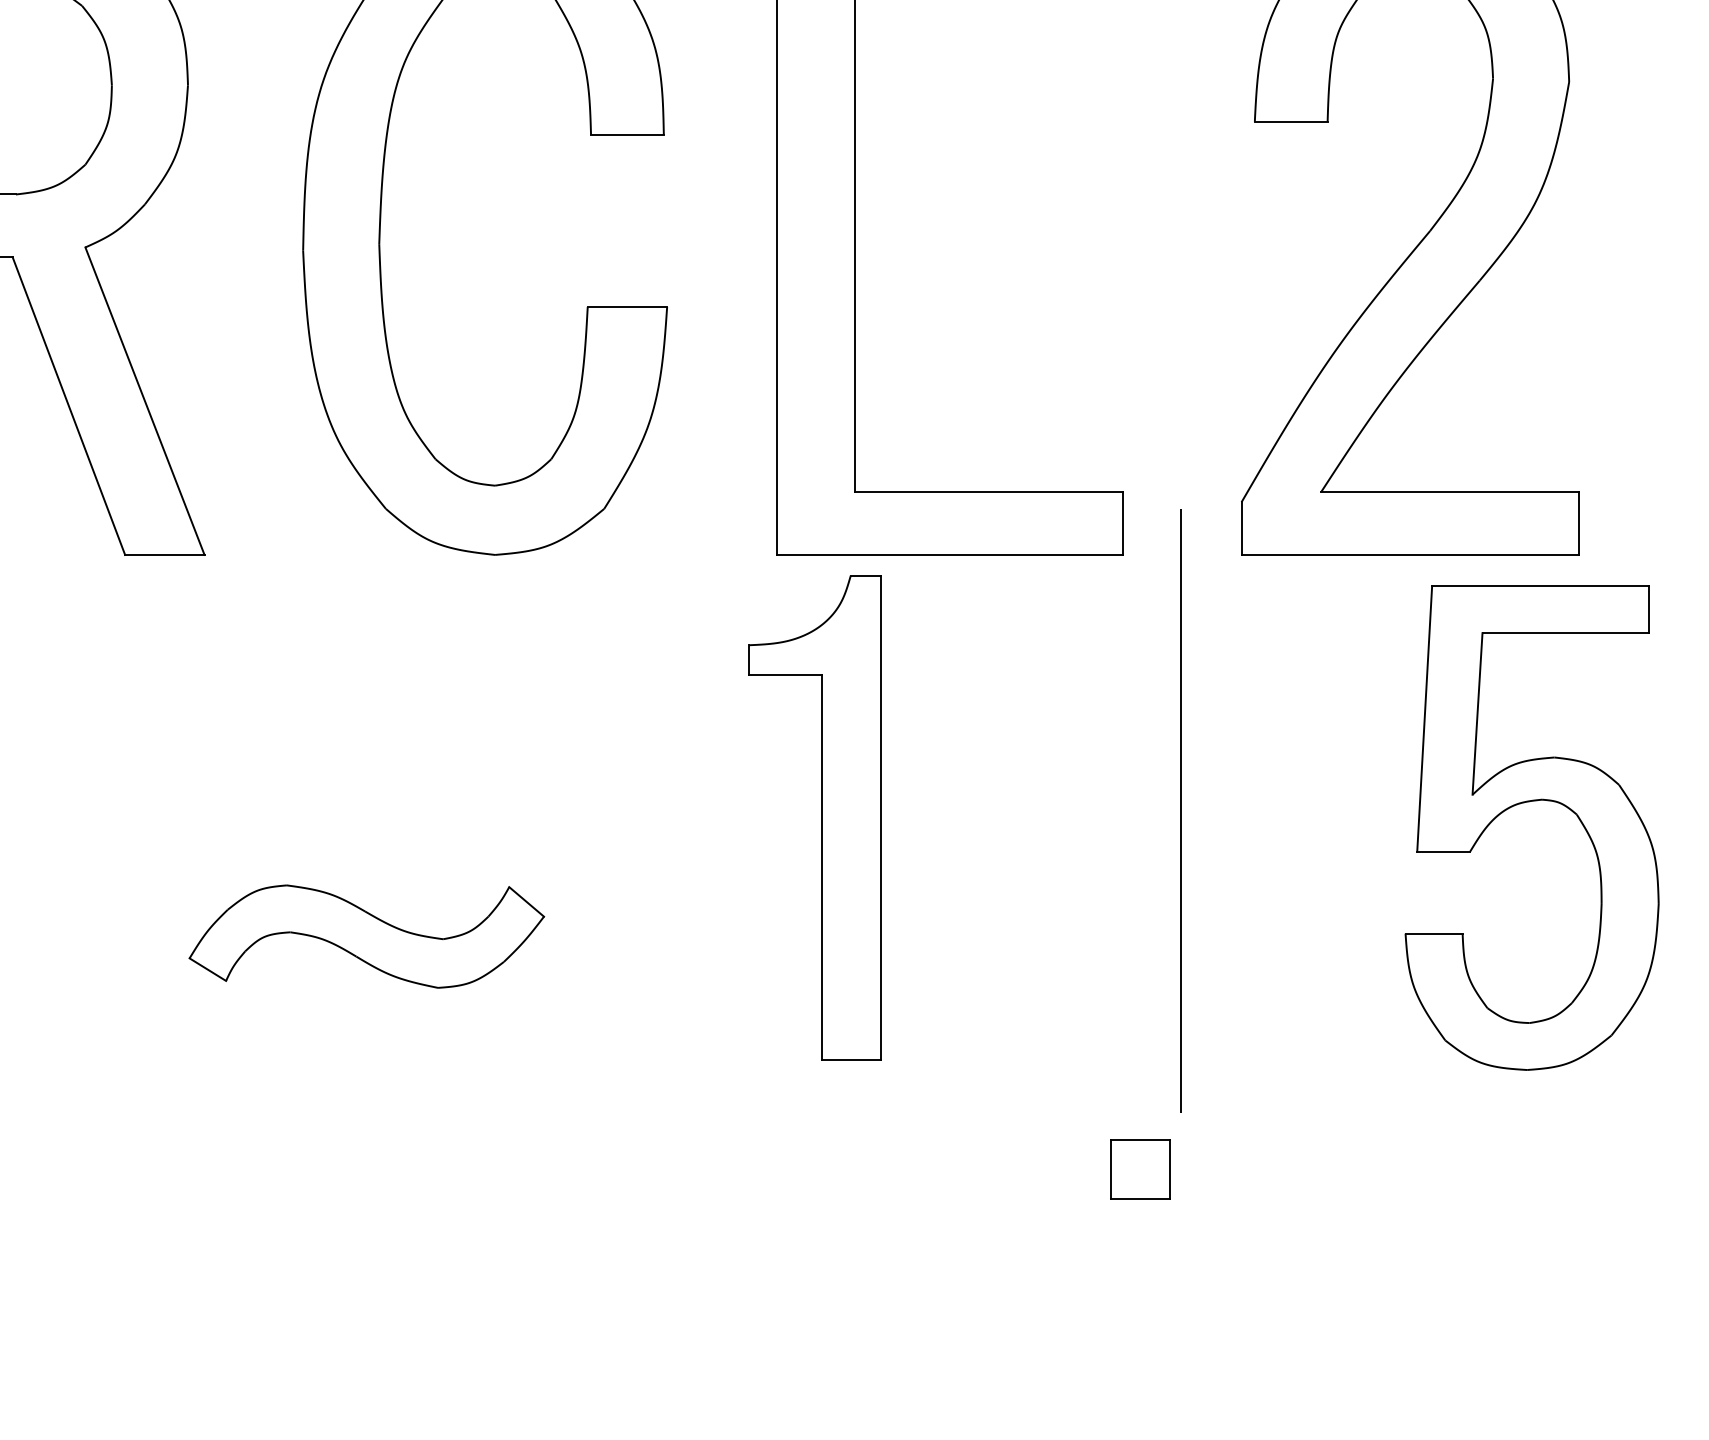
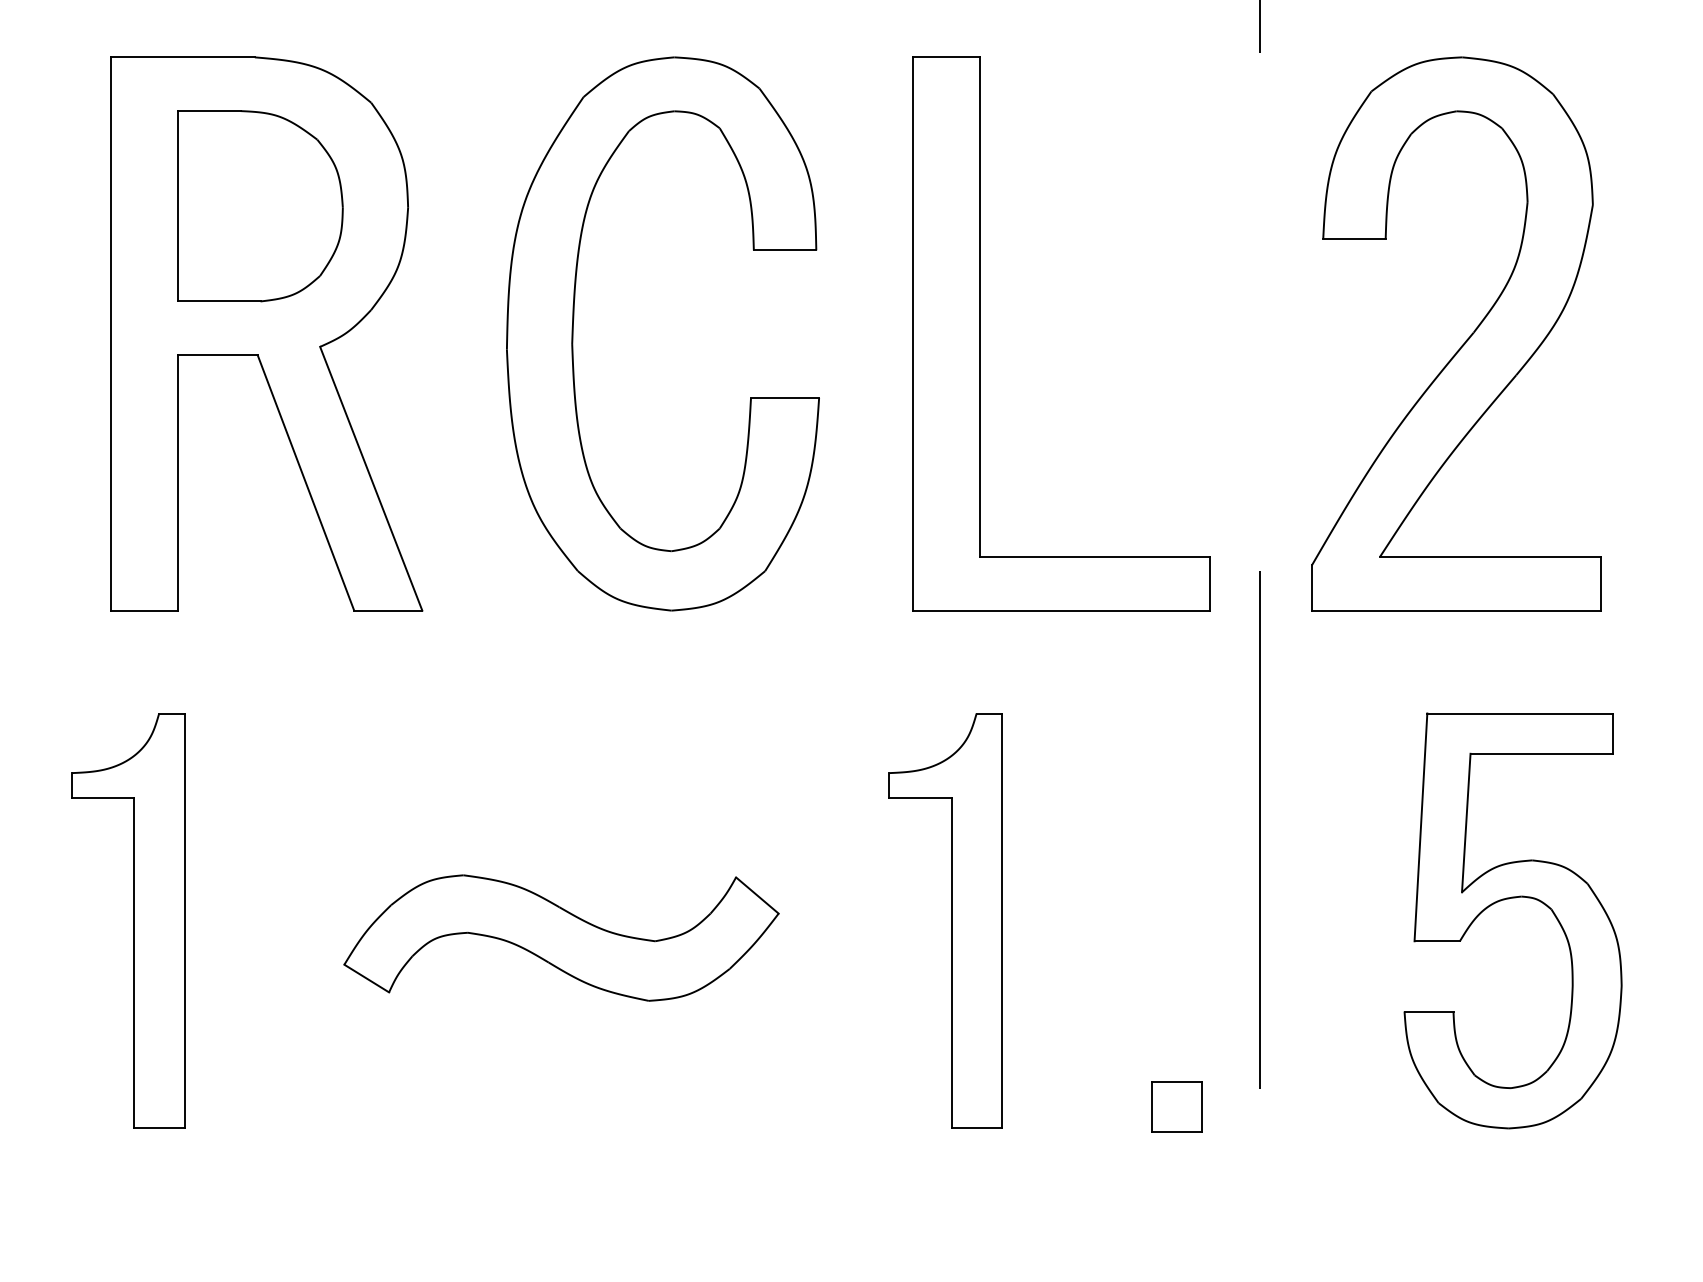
part: (1527, 803) -> (1509, 899), moved
part: (814, 817) -> (945, 920), moved
part: (366, 935) -> (561, 937), size x1.43
part: (1139, 1169) -> (1176, 1106), moved

